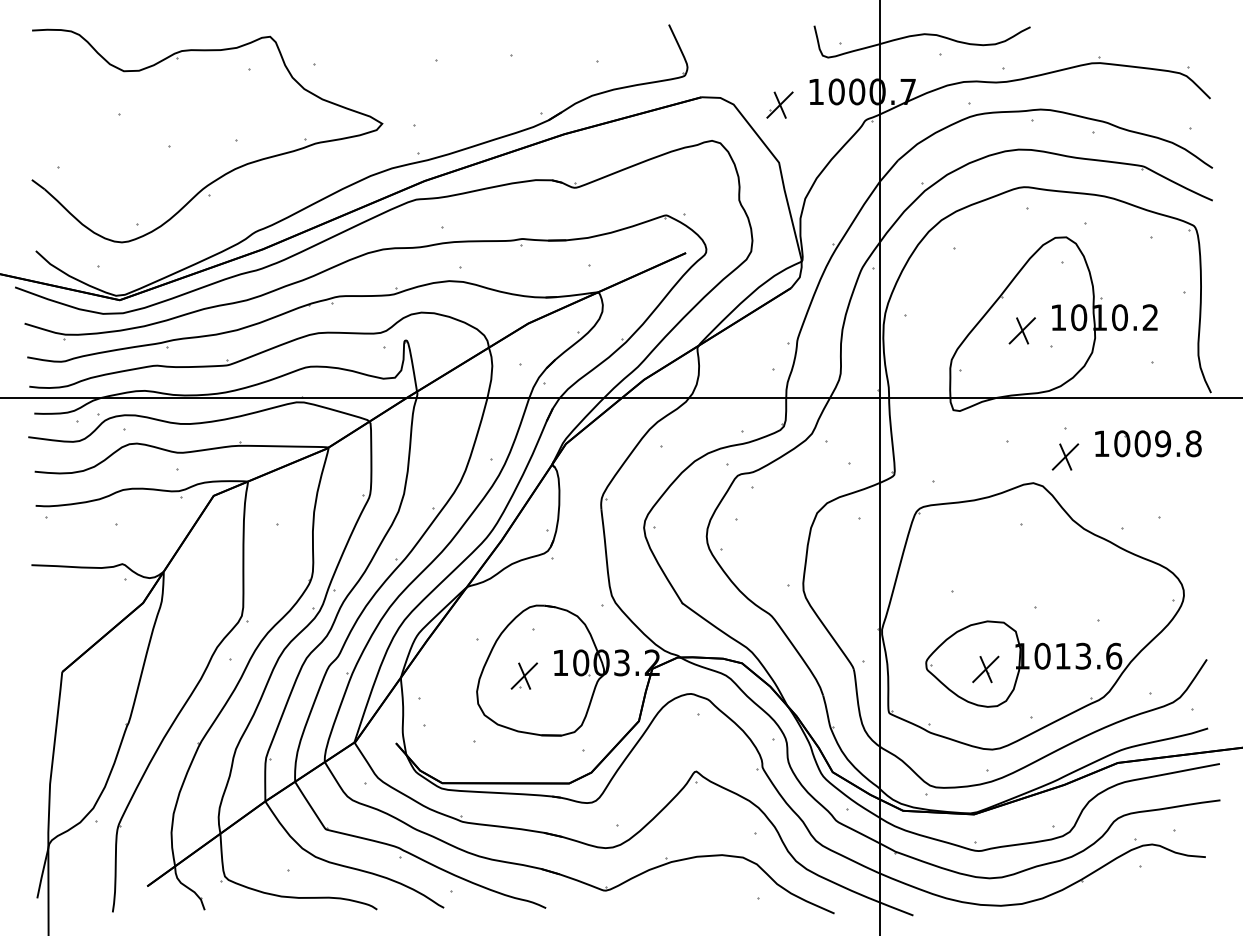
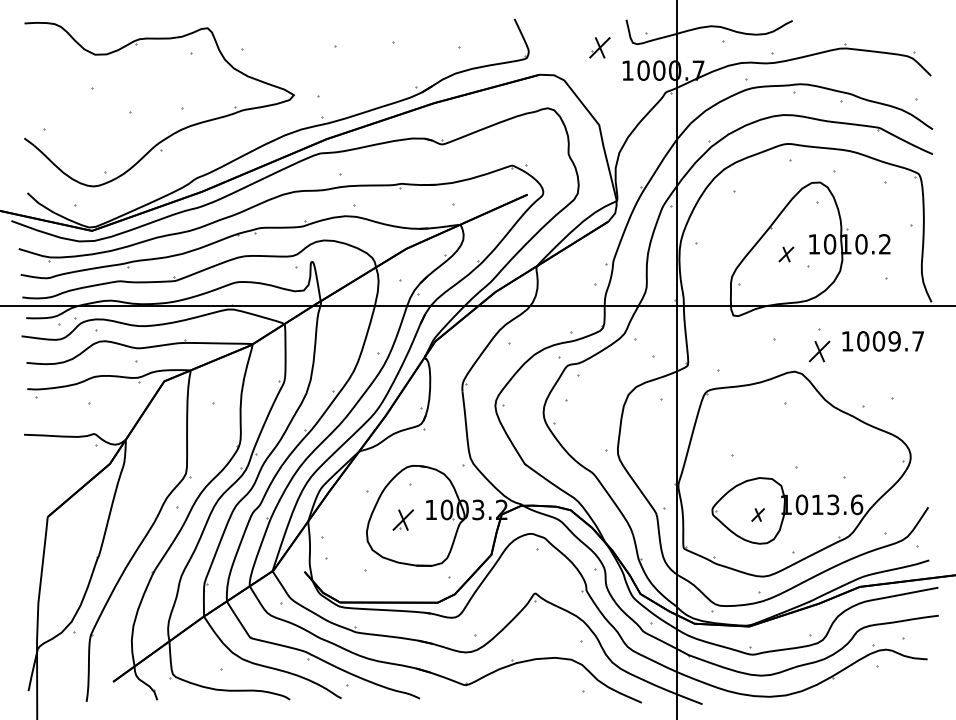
part: (779, 104) -> (599, 47), moved
part: (1022, 330) -> (786, 254), size x0.7
text: (1194, 443) -> (918, 341), 1009.8 -> 1009.7
part: (984, 668) -> (757, 514), size x0.6

